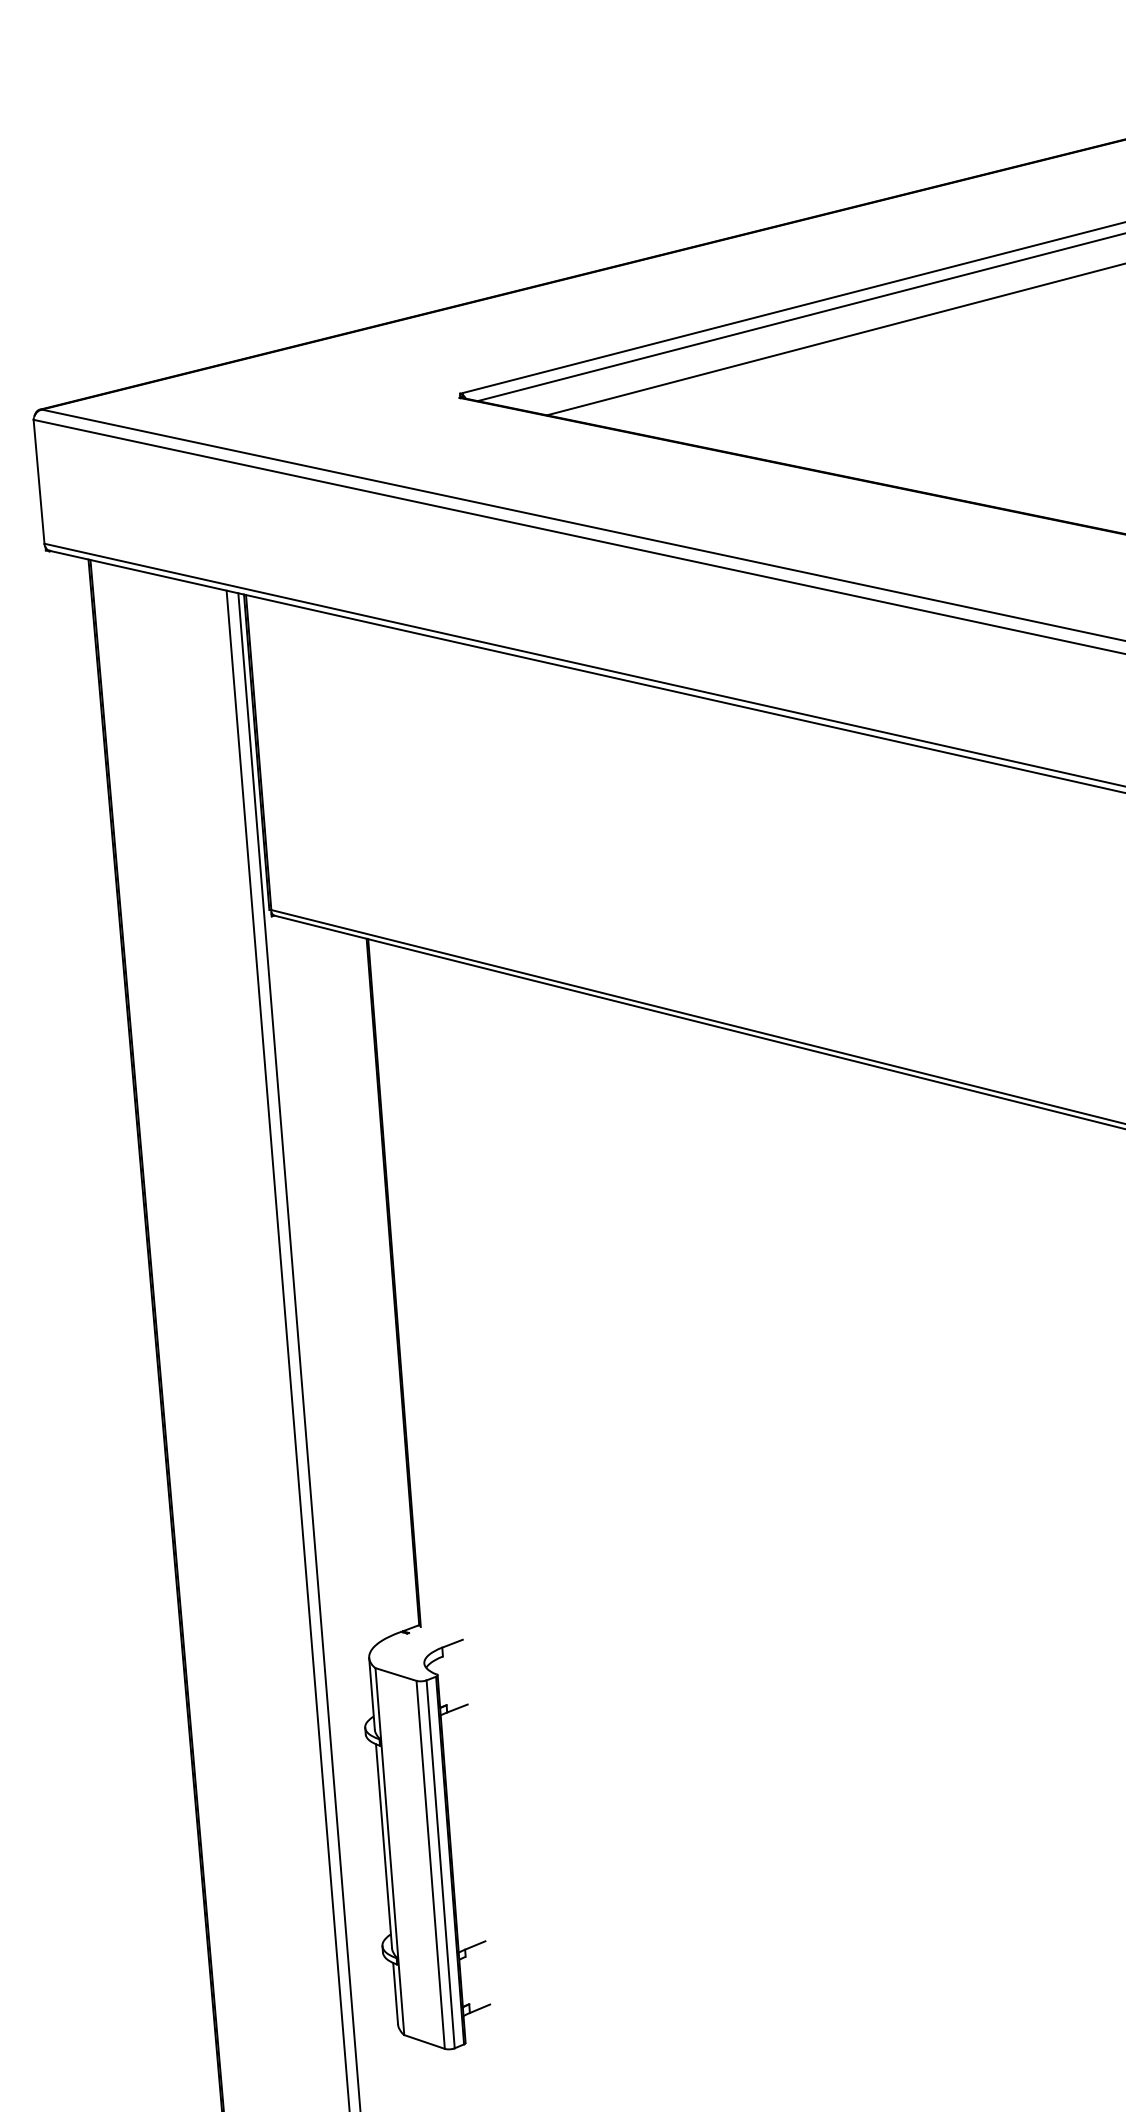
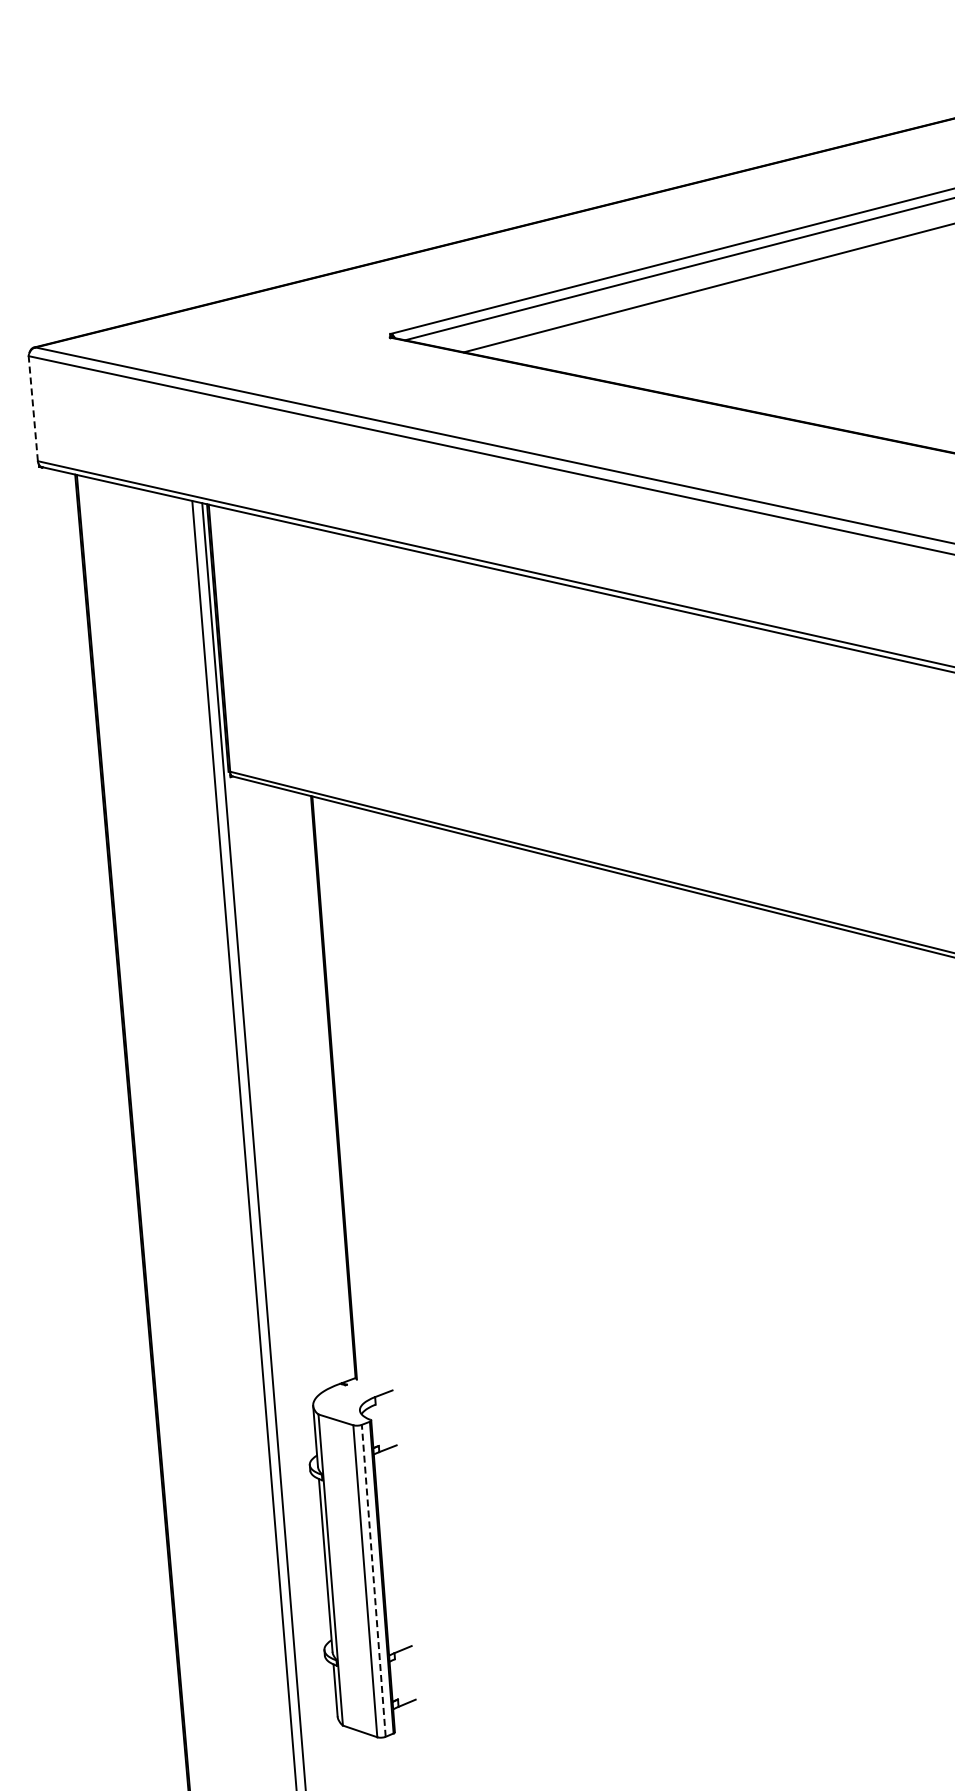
line: (39, 481) -> (33, 408), solid -> dashed
line: (440, 1863) -> (373, 1580), solid -> dashed

